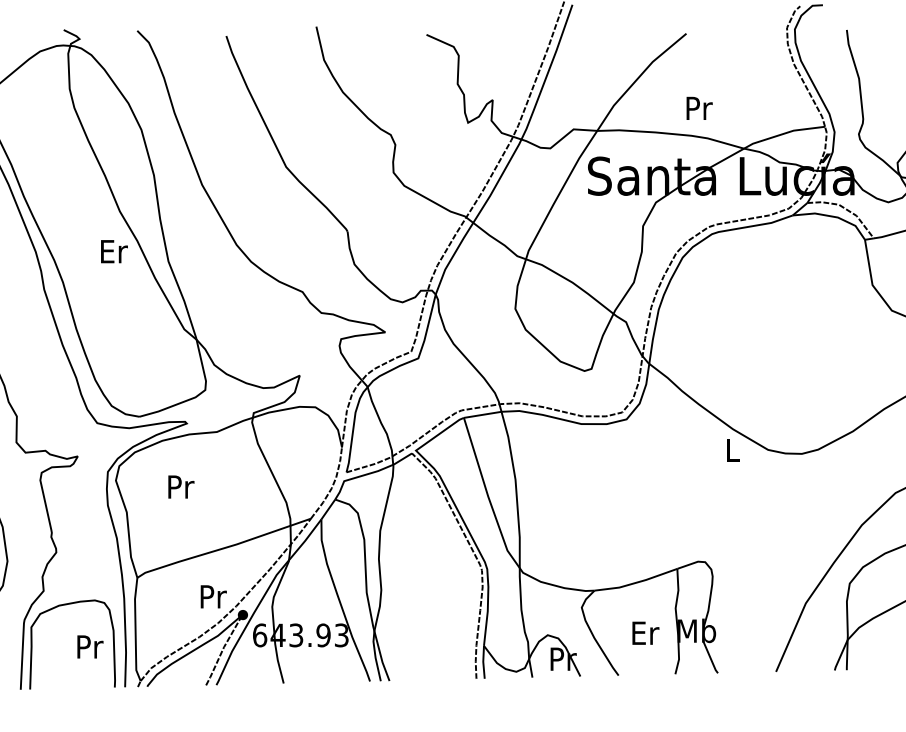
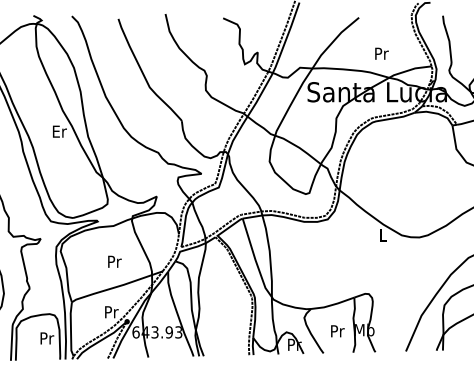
text: (698, 107) -> (381, 53), moved
text: (180, 486) -> (114, 261), moved
text: (645, 633) -> (337, 331), Er -> Pr

